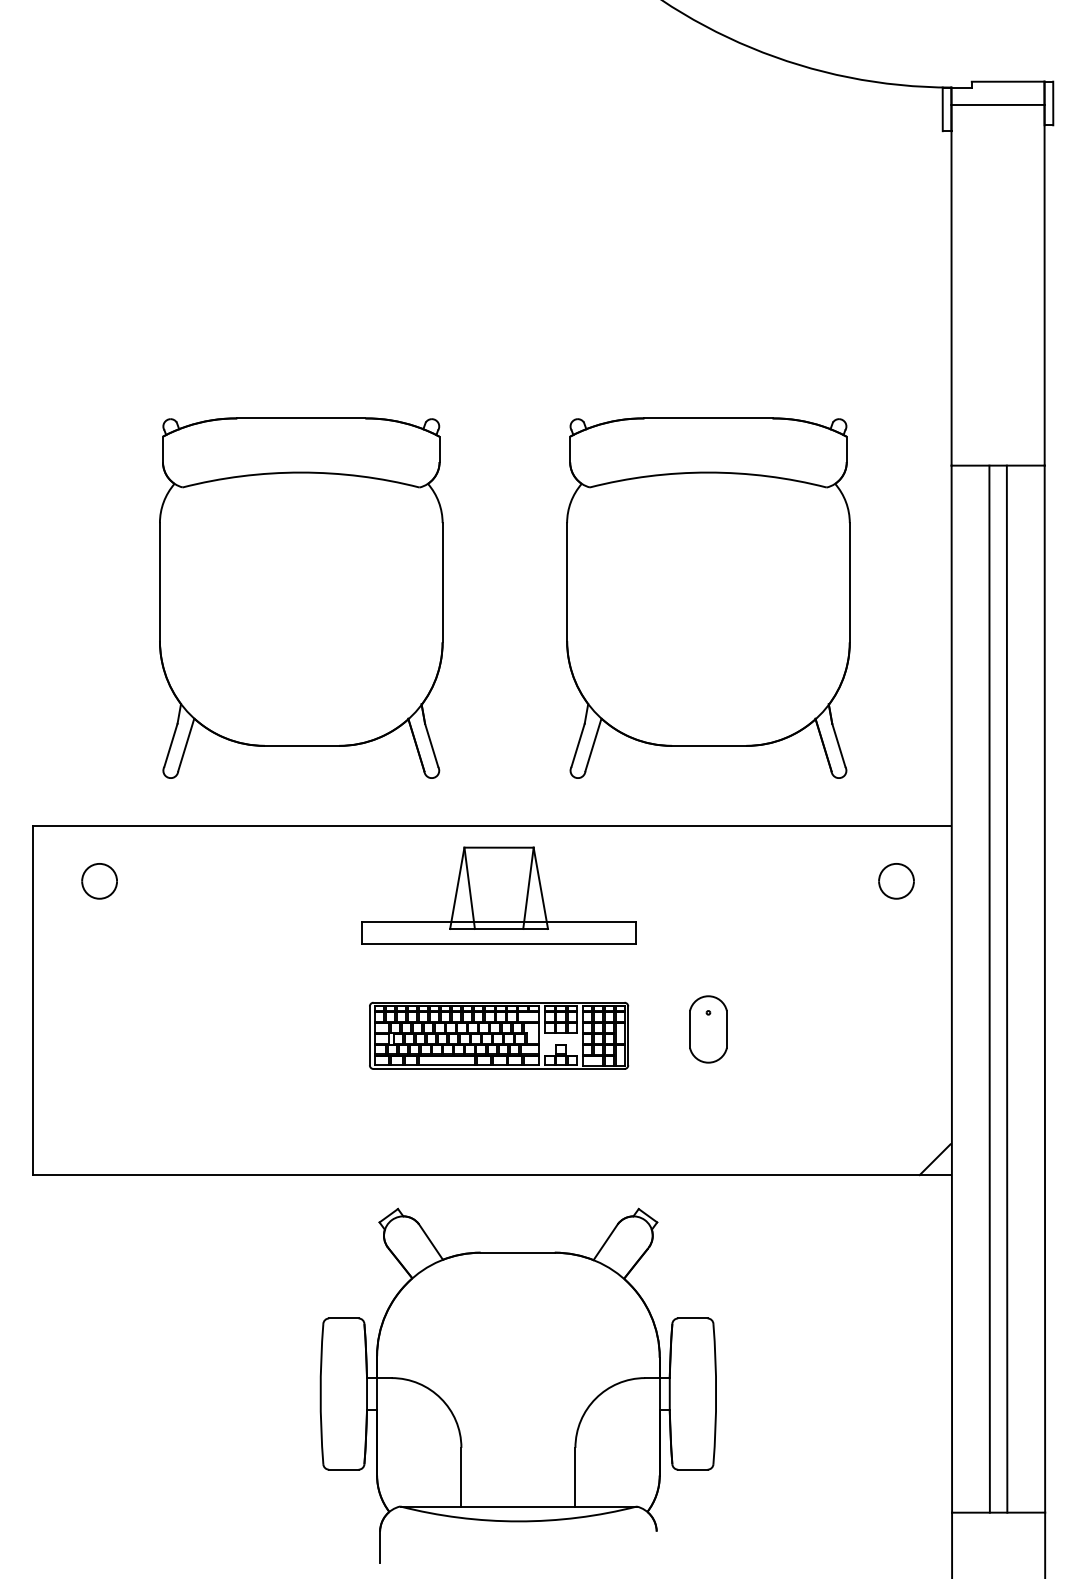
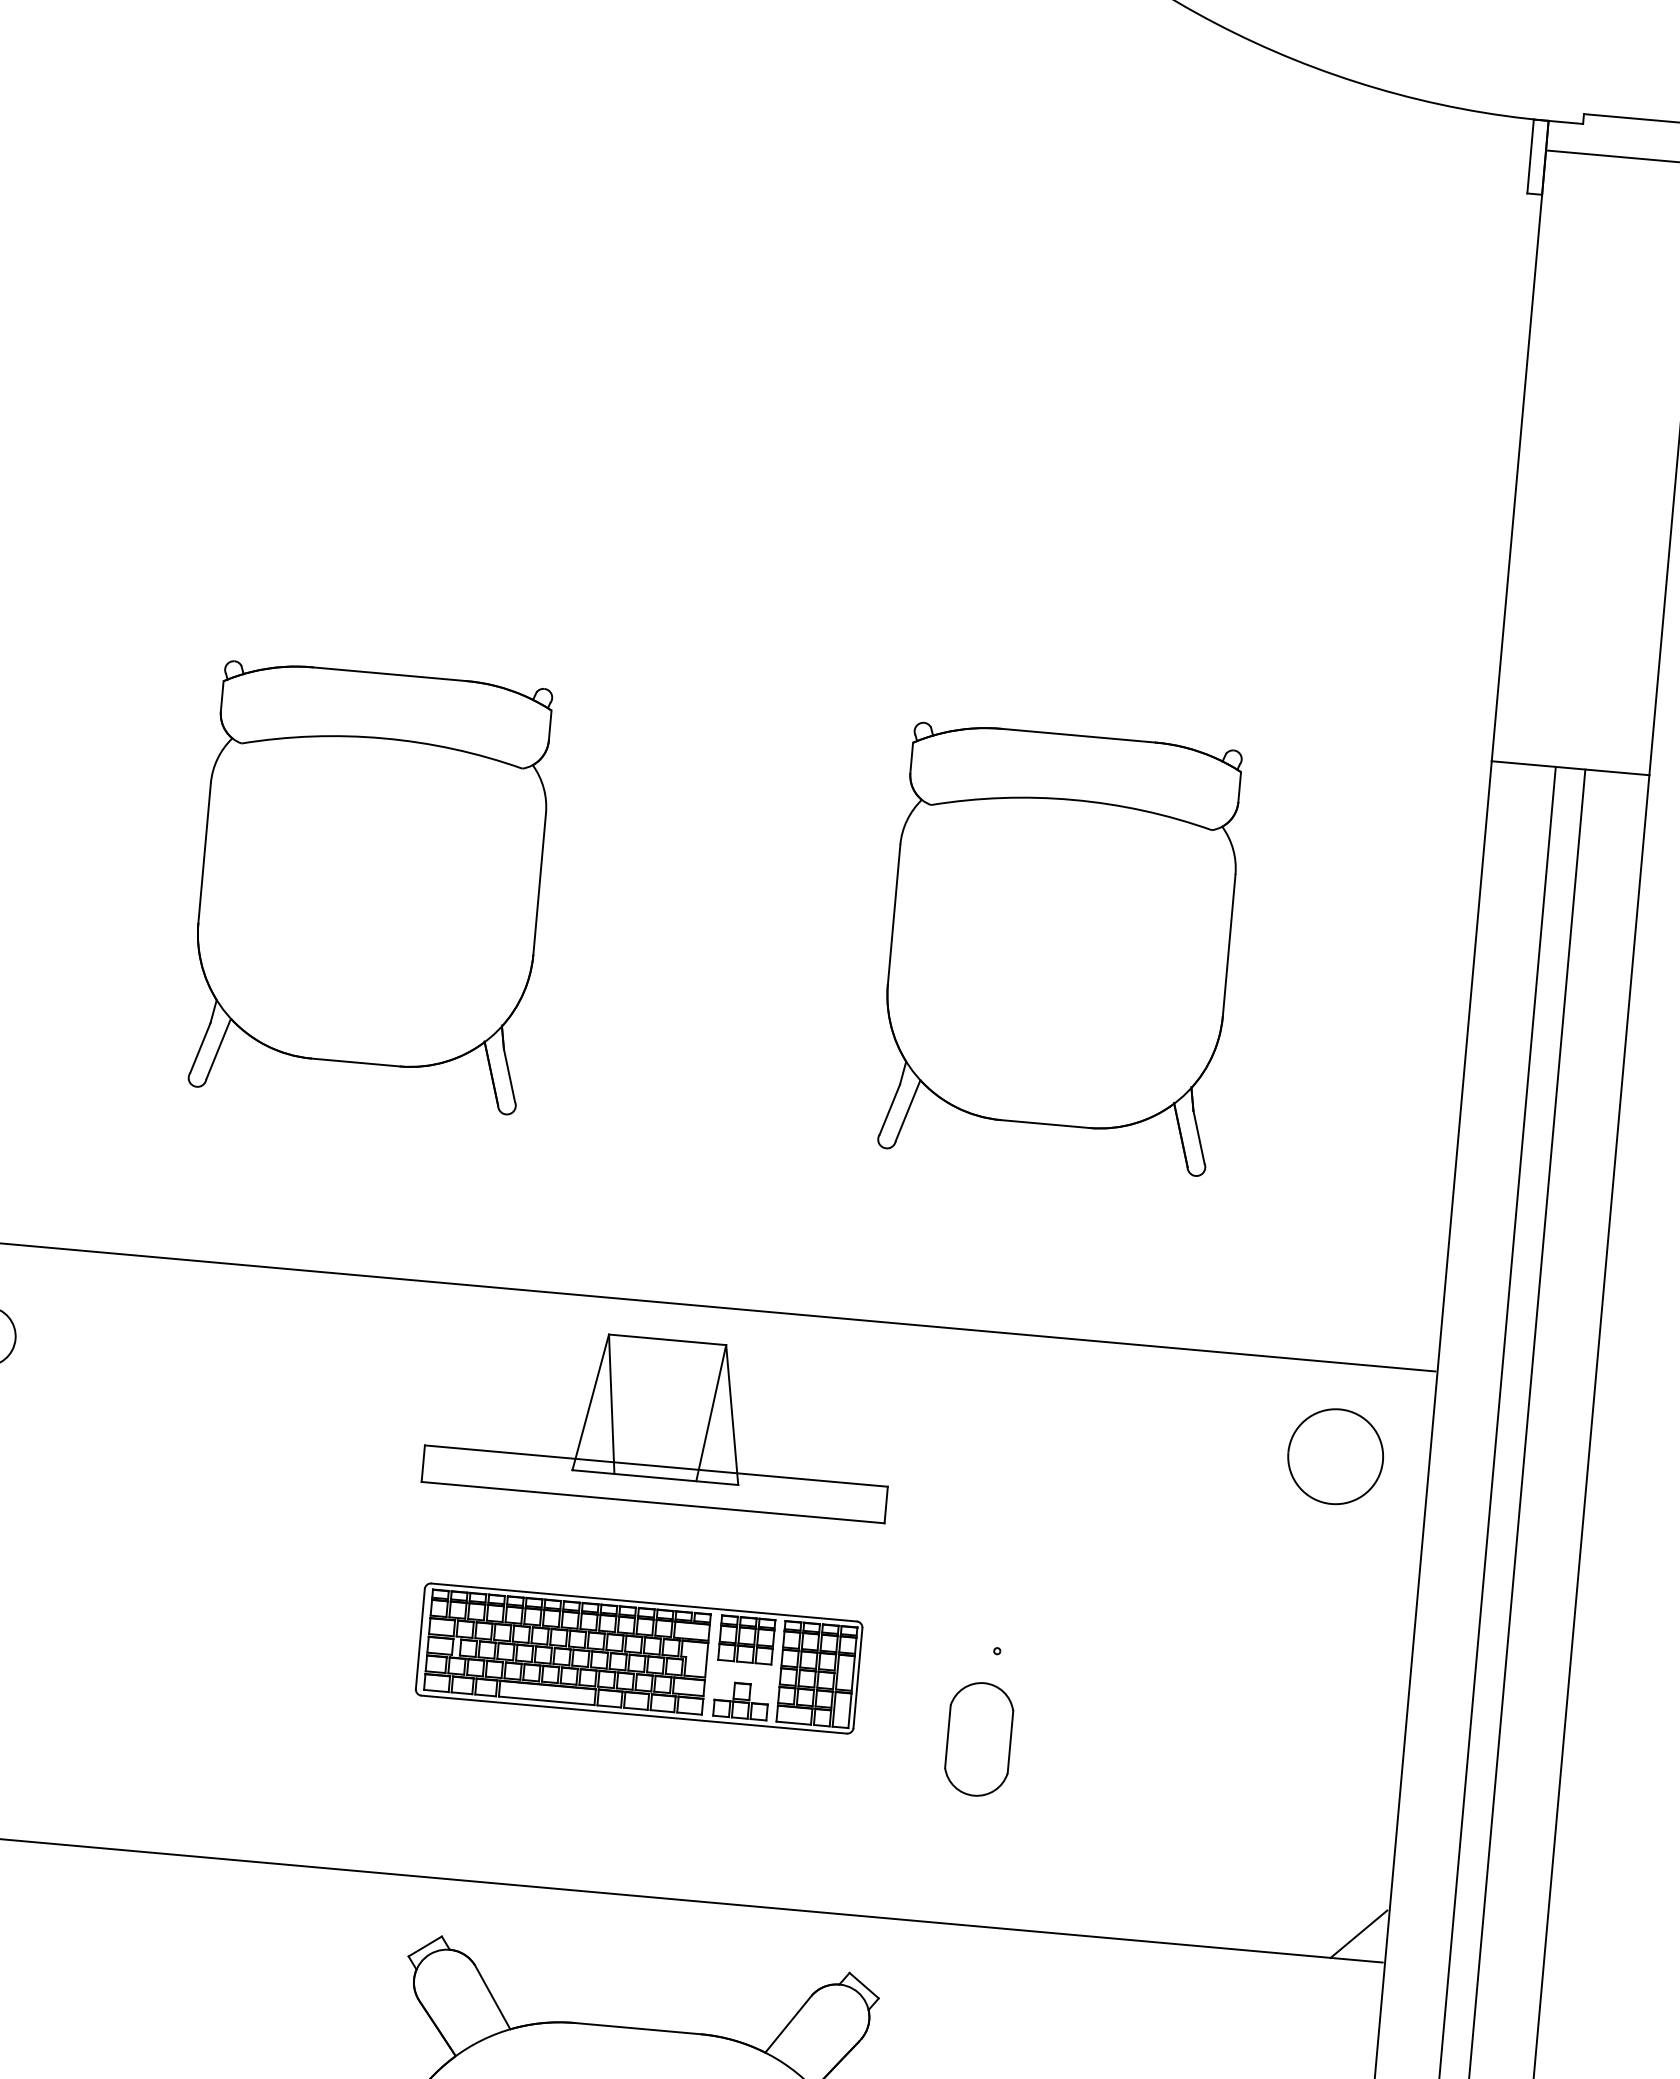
part: (301, 597) -> (370, 886), size x0.7
part: (708, 597) -> (1060, 947), size x0.7
part: (896, 881) -> (1335, 1457), size x1.6
part: (708, 1029) -> (979, 1739), moved

